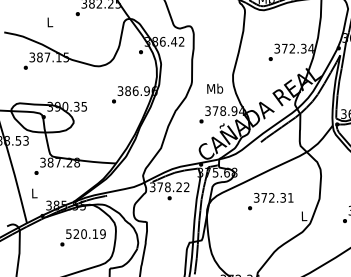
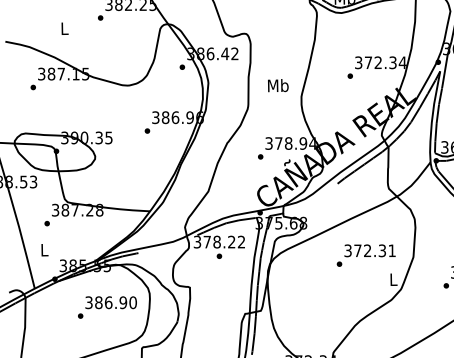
text: (215, 88) -> (278, 85), moved
text: (270, 201) -> (365, 255), moved
text: (85, 233) -> (110, 302), 520.19 -> 386.90

